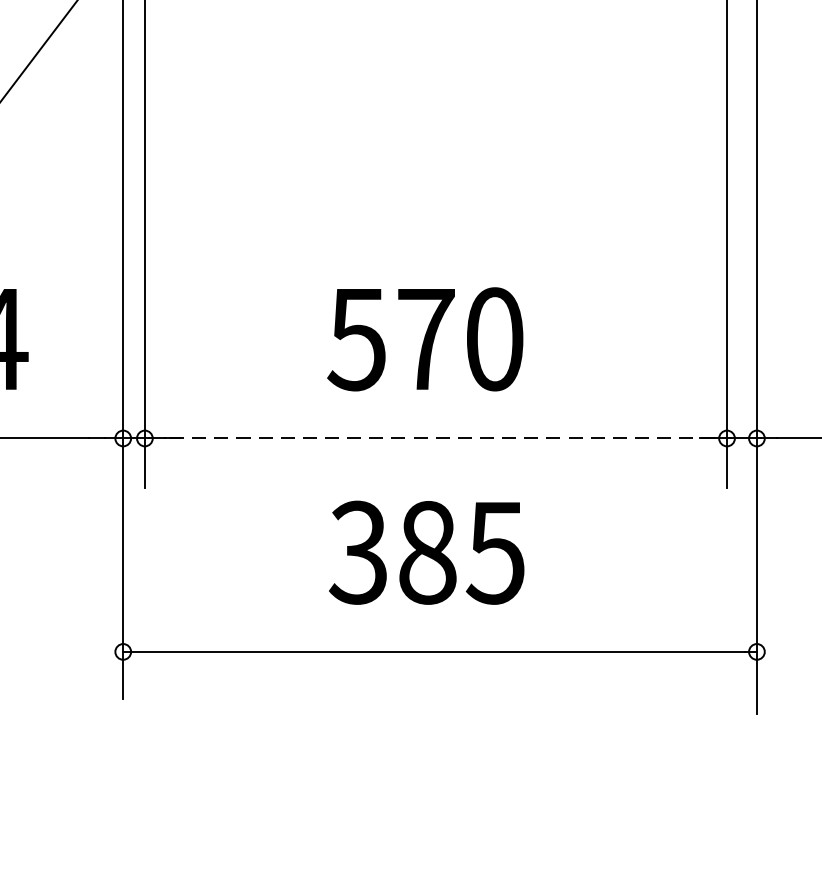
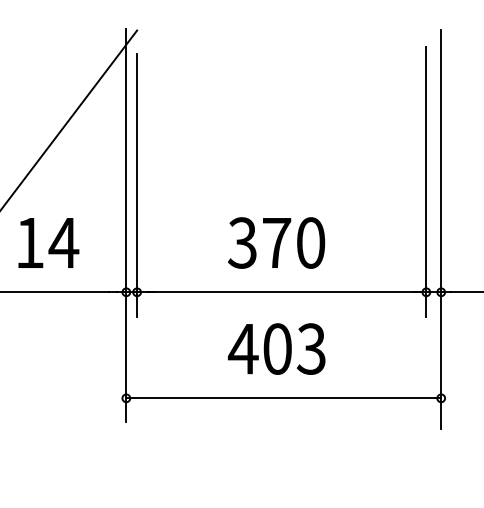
text: (354, 338) -> (241, 242), 570 -> 370
line: (439, 438) -> (283, 292), dashed -> solid
text: (425, 551) -> (276, 348), 385 -> 403

